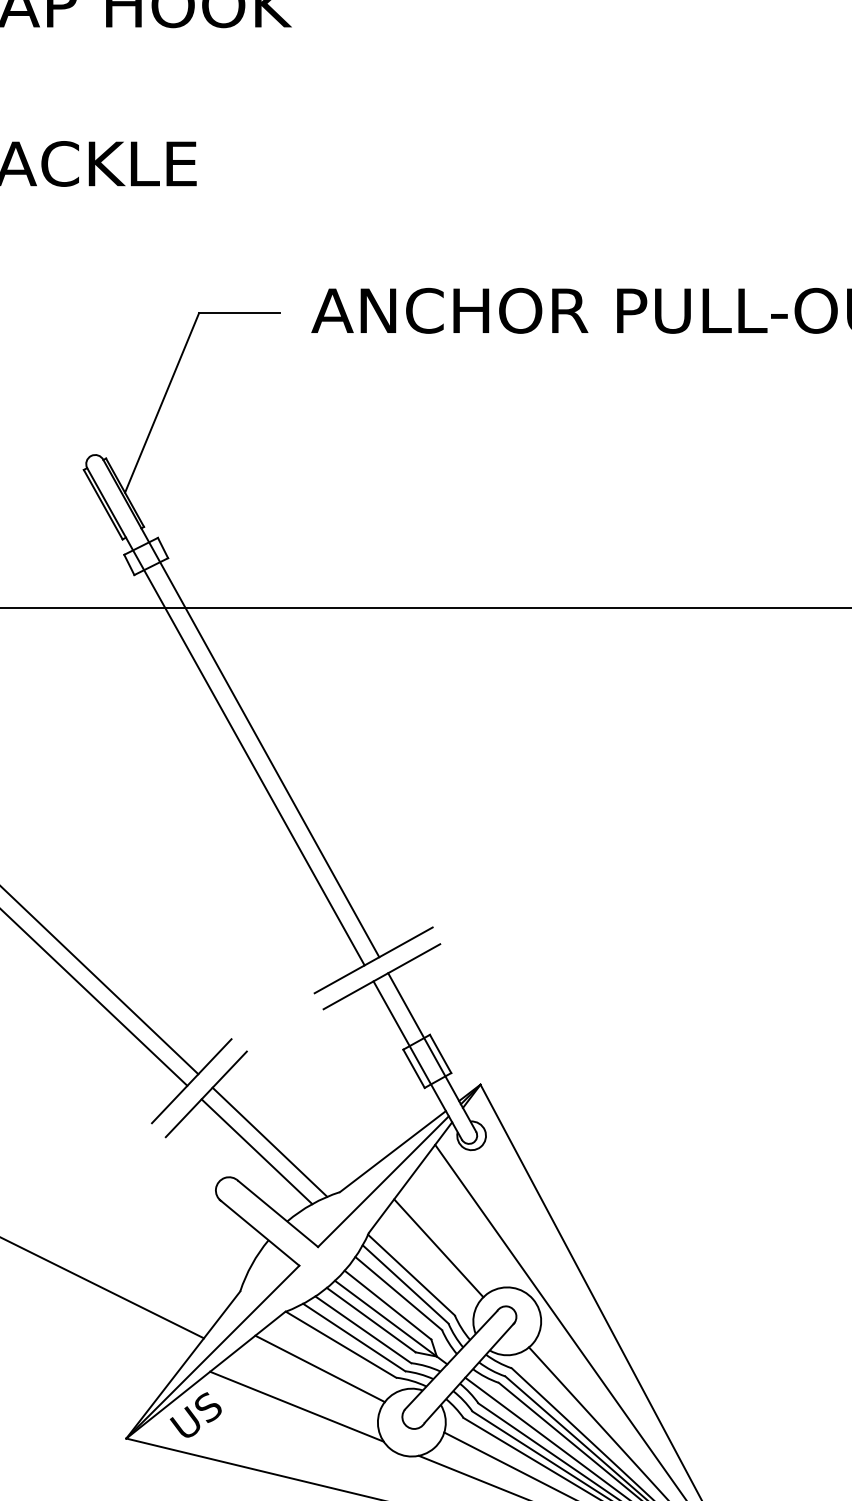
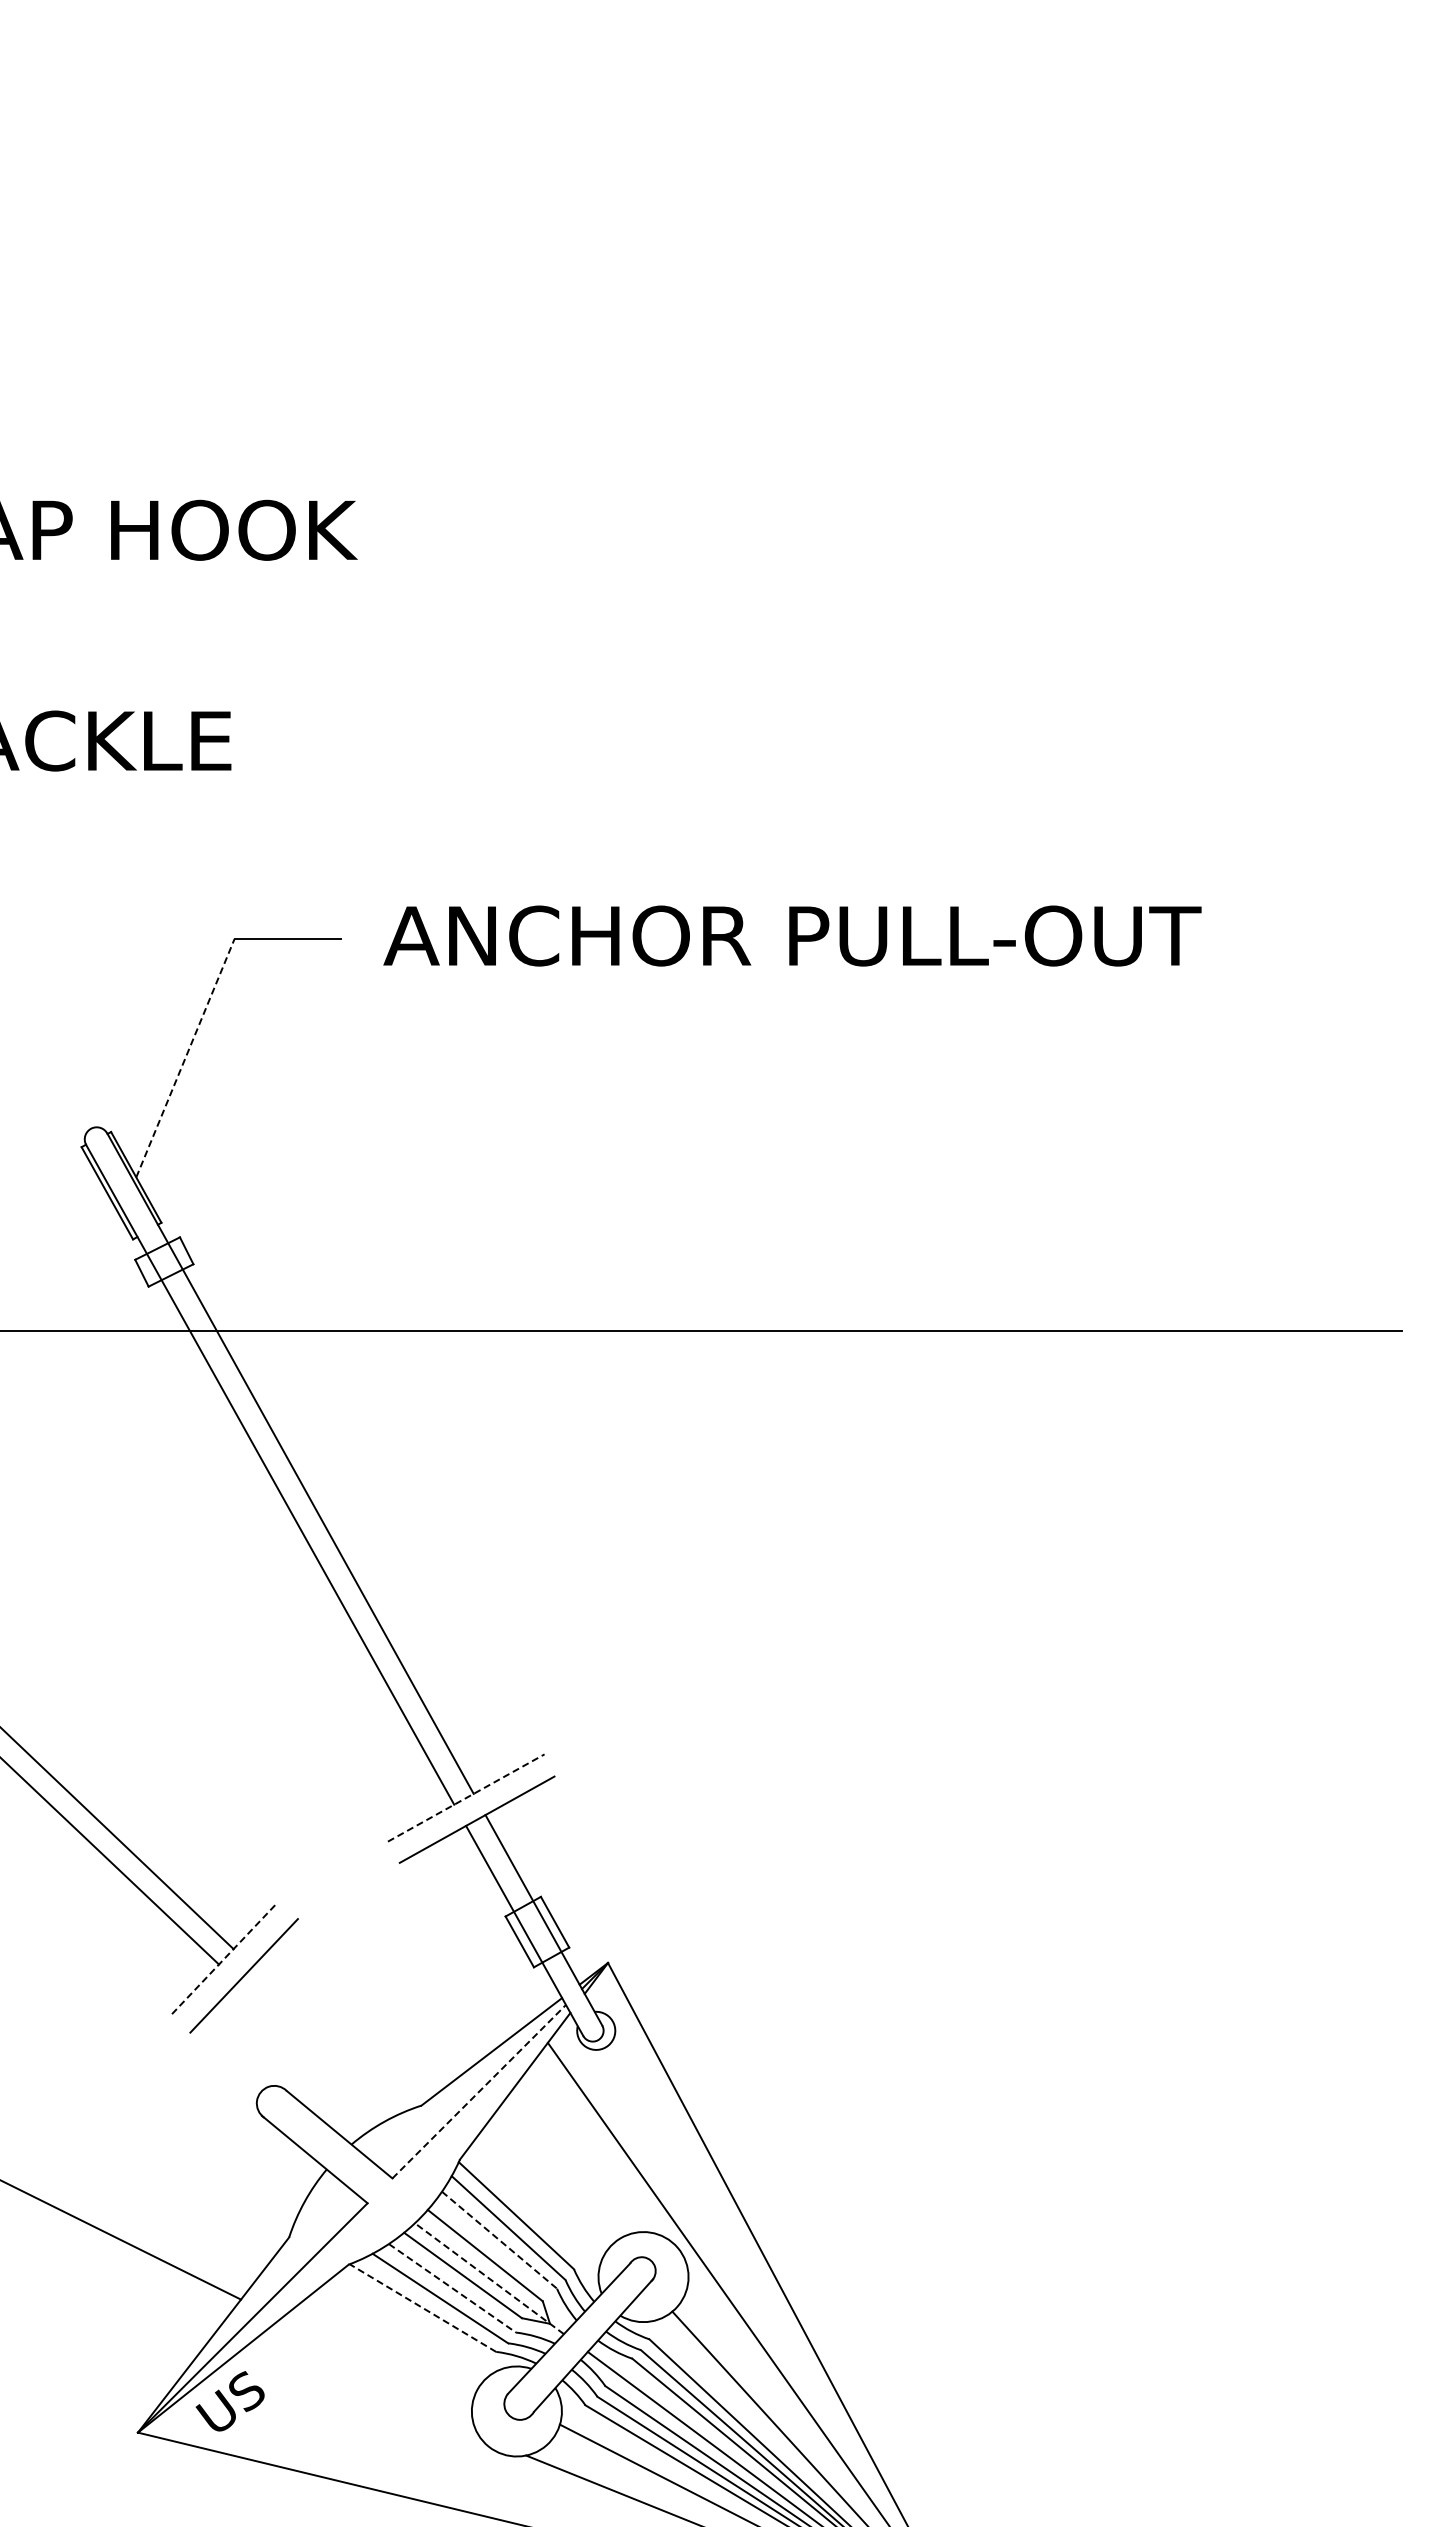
line: (162, 403) -> (185, 1058), solid -> dashed
line: (373, 960) -> (466, 1798), solid -> dashed
line: (191, 1081) -> (224, 1958), solid -> dashed
line: (269, 1142) -> (328, 2039), removed
line: (256, 1151) -> (310, 2051), removed
line: (383, 1181) -> (479, 2091), solid -> dashed
line: (438, 1248) -> (552, 2180), removed
line: (398, 1293) -> (499, 2240), solid -> dashed
line: (391, 1322) -> (489, 2278), solid -> dashed
line: (363, 1329) -> (452, 2288), solid -> dashed
line: (340, 1344) -> (422, 2307), solid -> dashed
line: (320, 1369) -> (395, 2340), removed
line: (297, 1406) -> (364, 2390), removed

